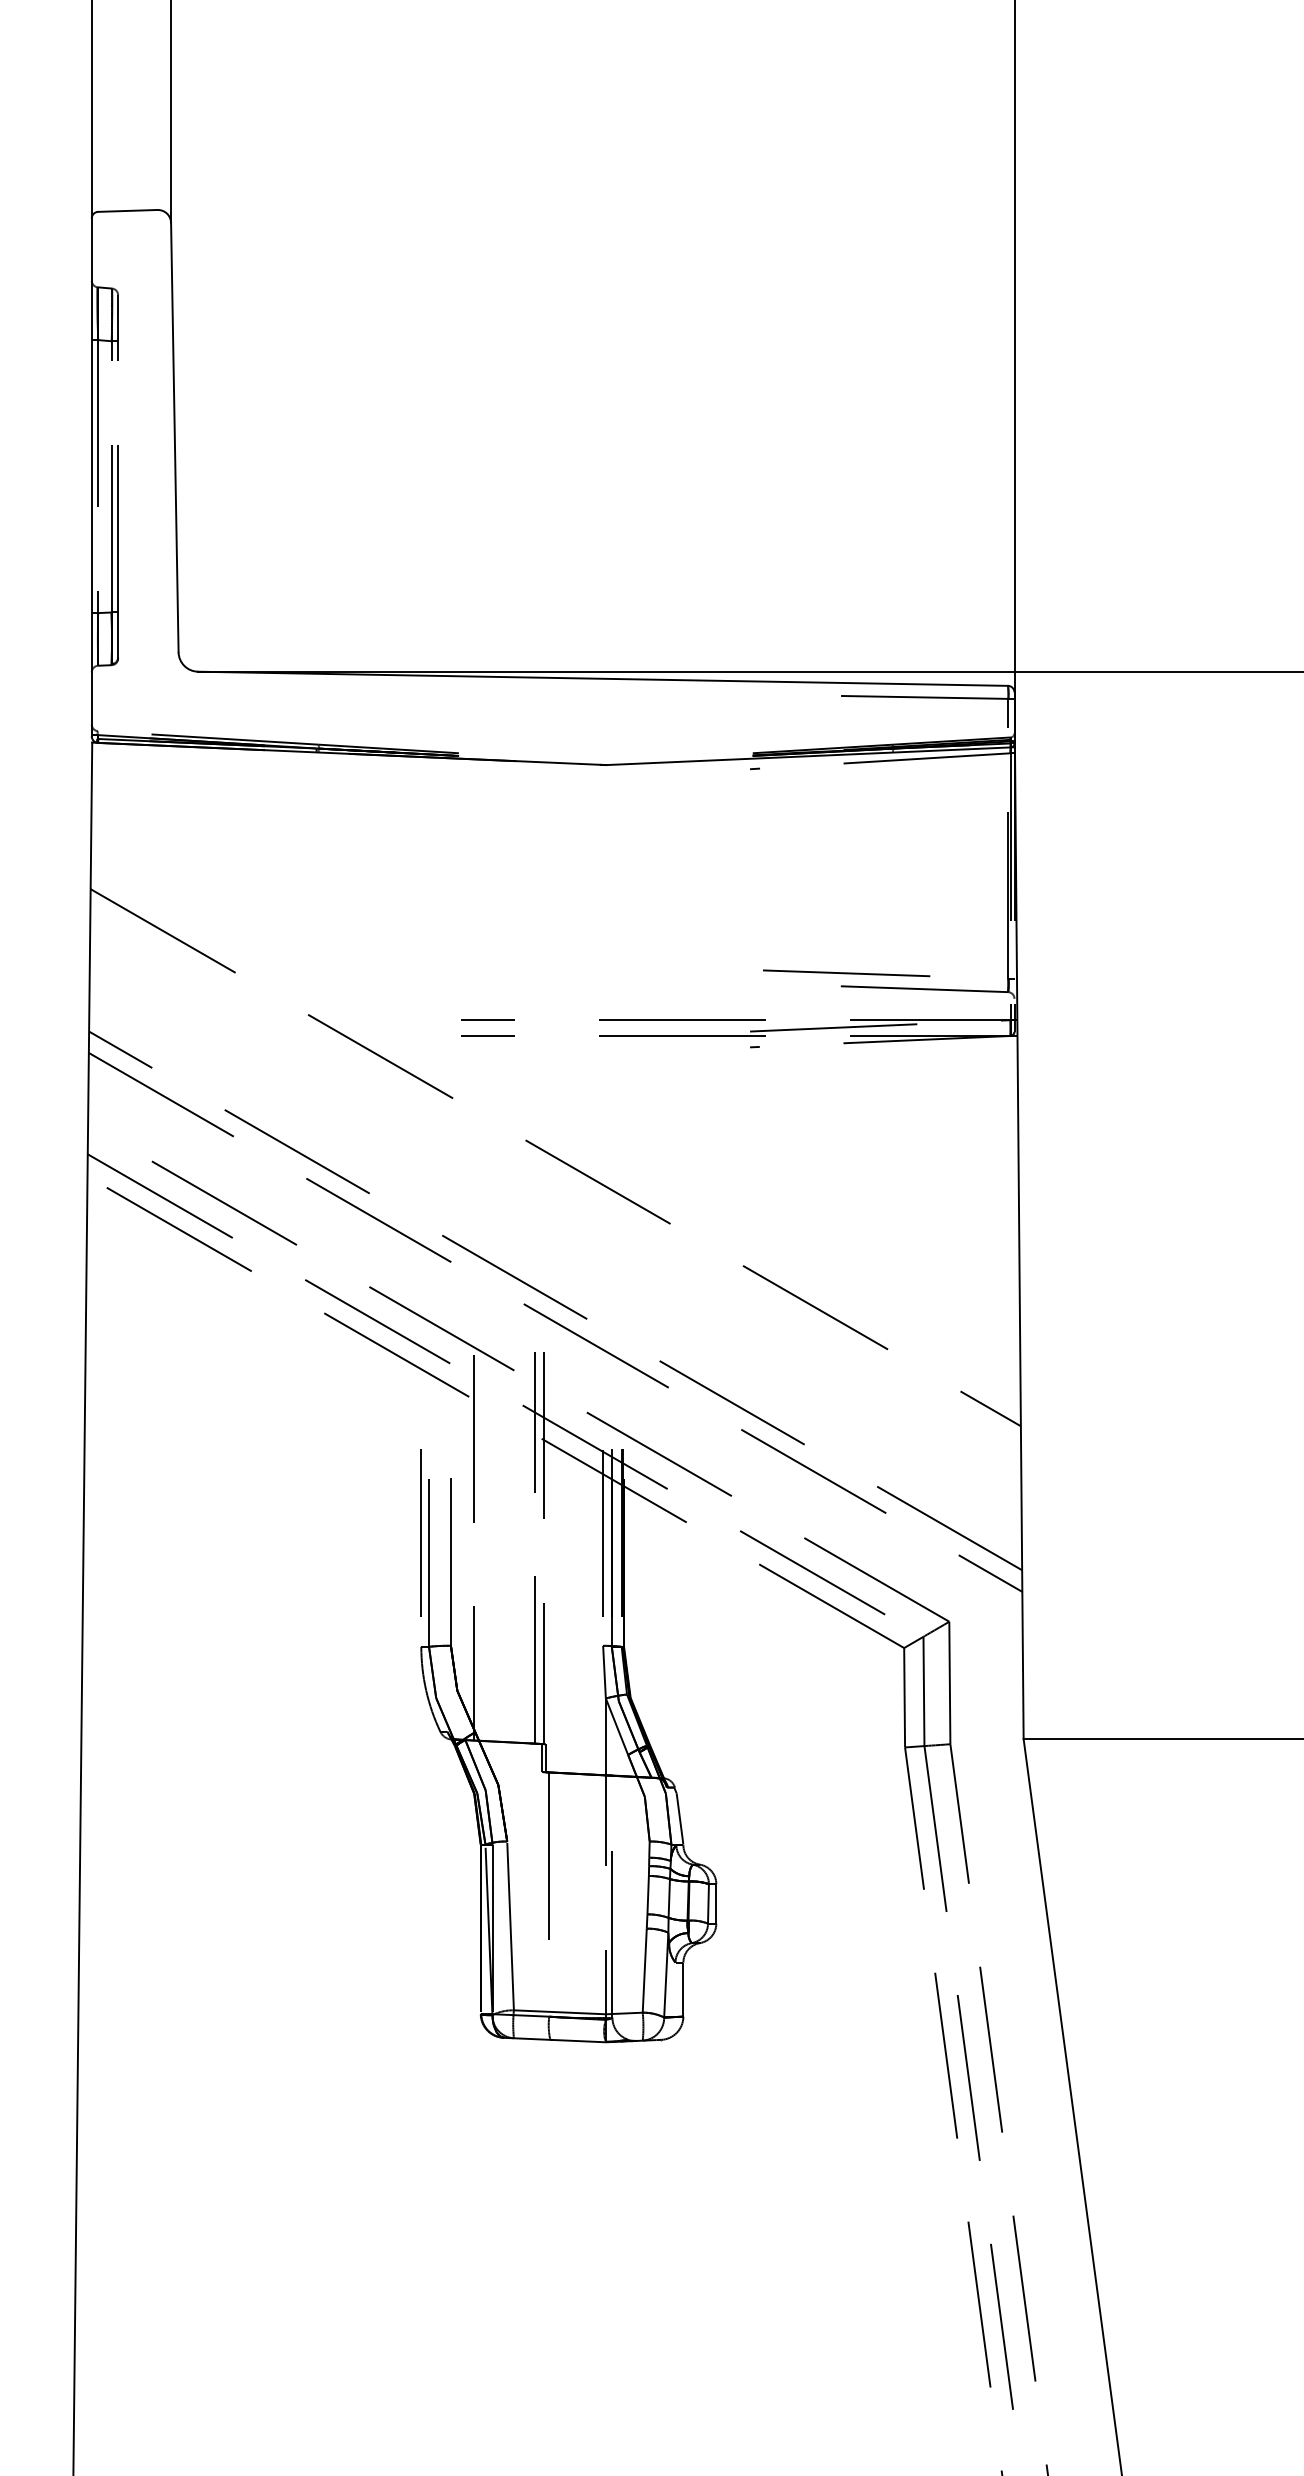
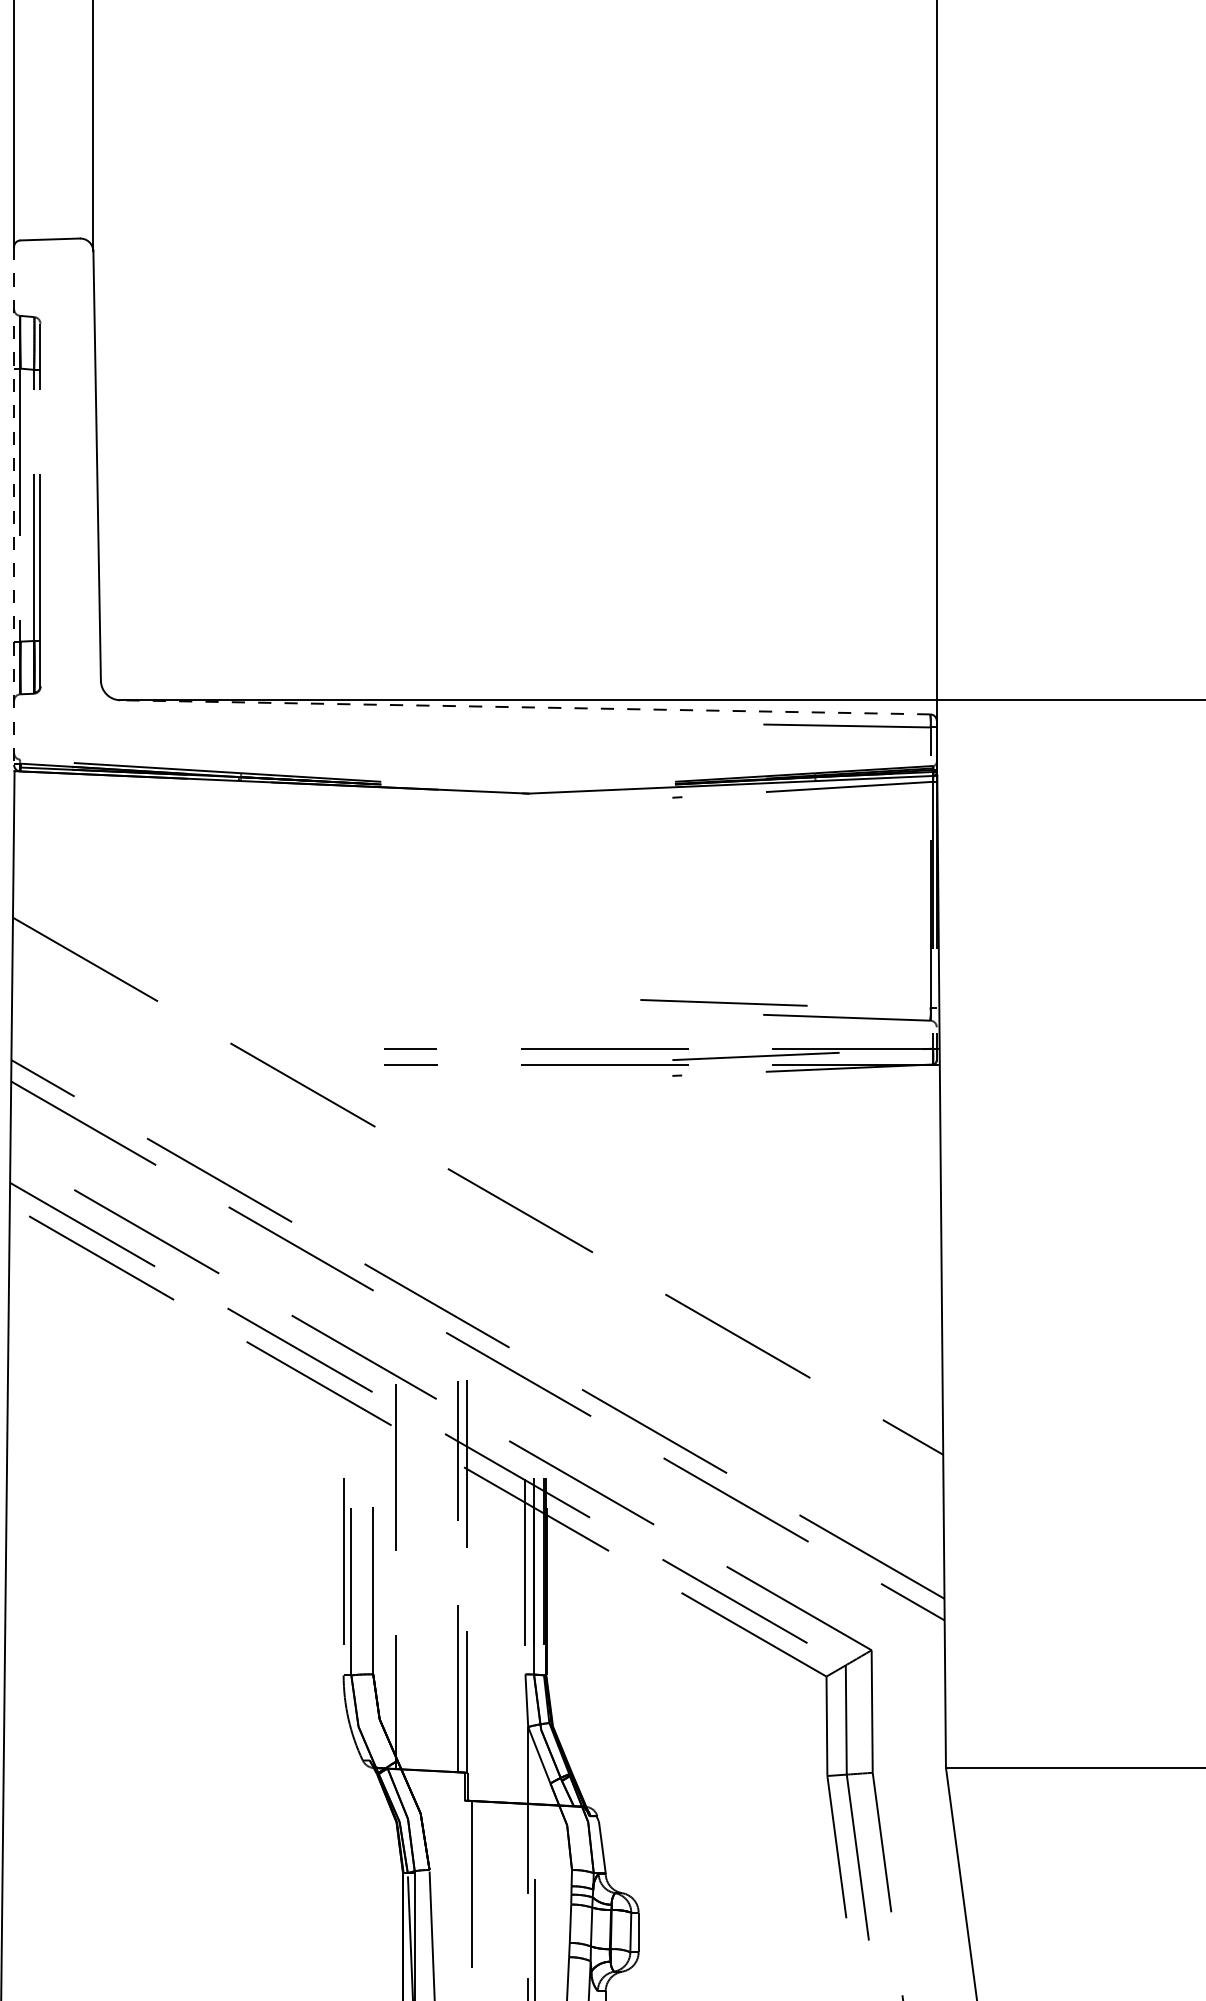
line: (91, 477) -> (13, 506), solid -> dashed
line: (602, 678) -> (524, 707), solid -> dashed
line: (846, 973) -> (723, 1003), moved

